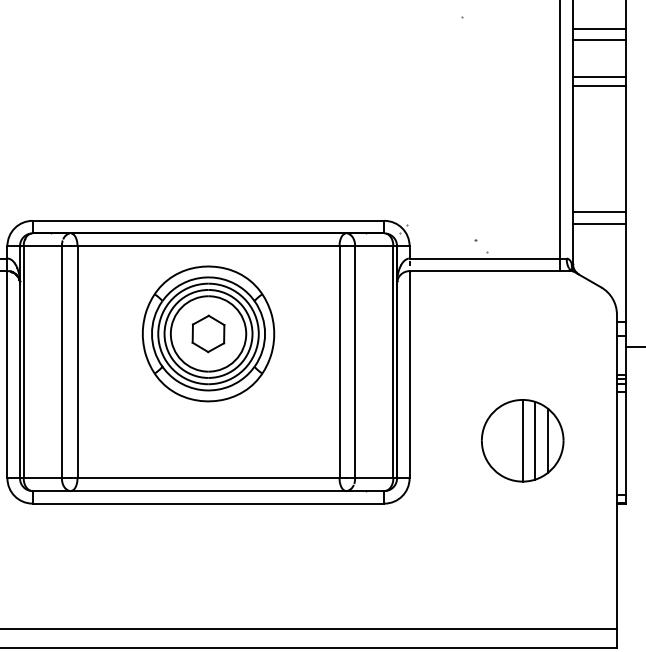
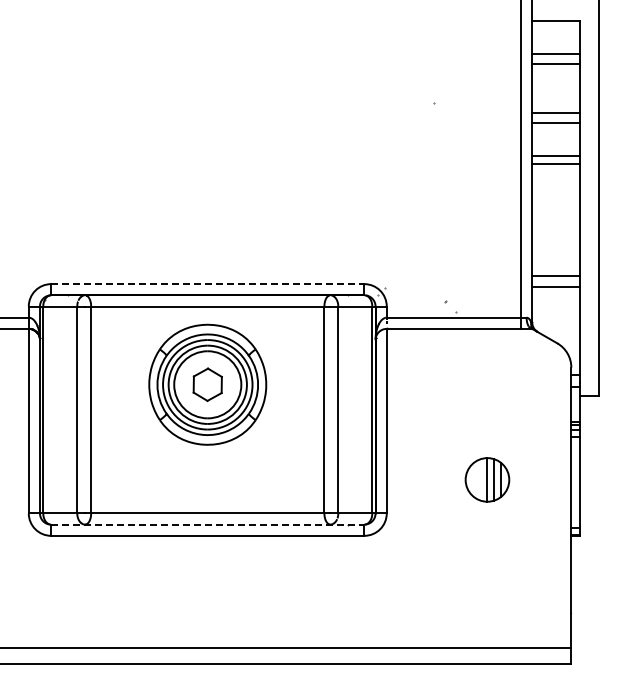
line: (208, 221) -> (207, 284), solid -> dashed
part: (522, 440) -> (487, 479), size x0.6
line: (208, 490) -> (207, 524), solid -> dashed

